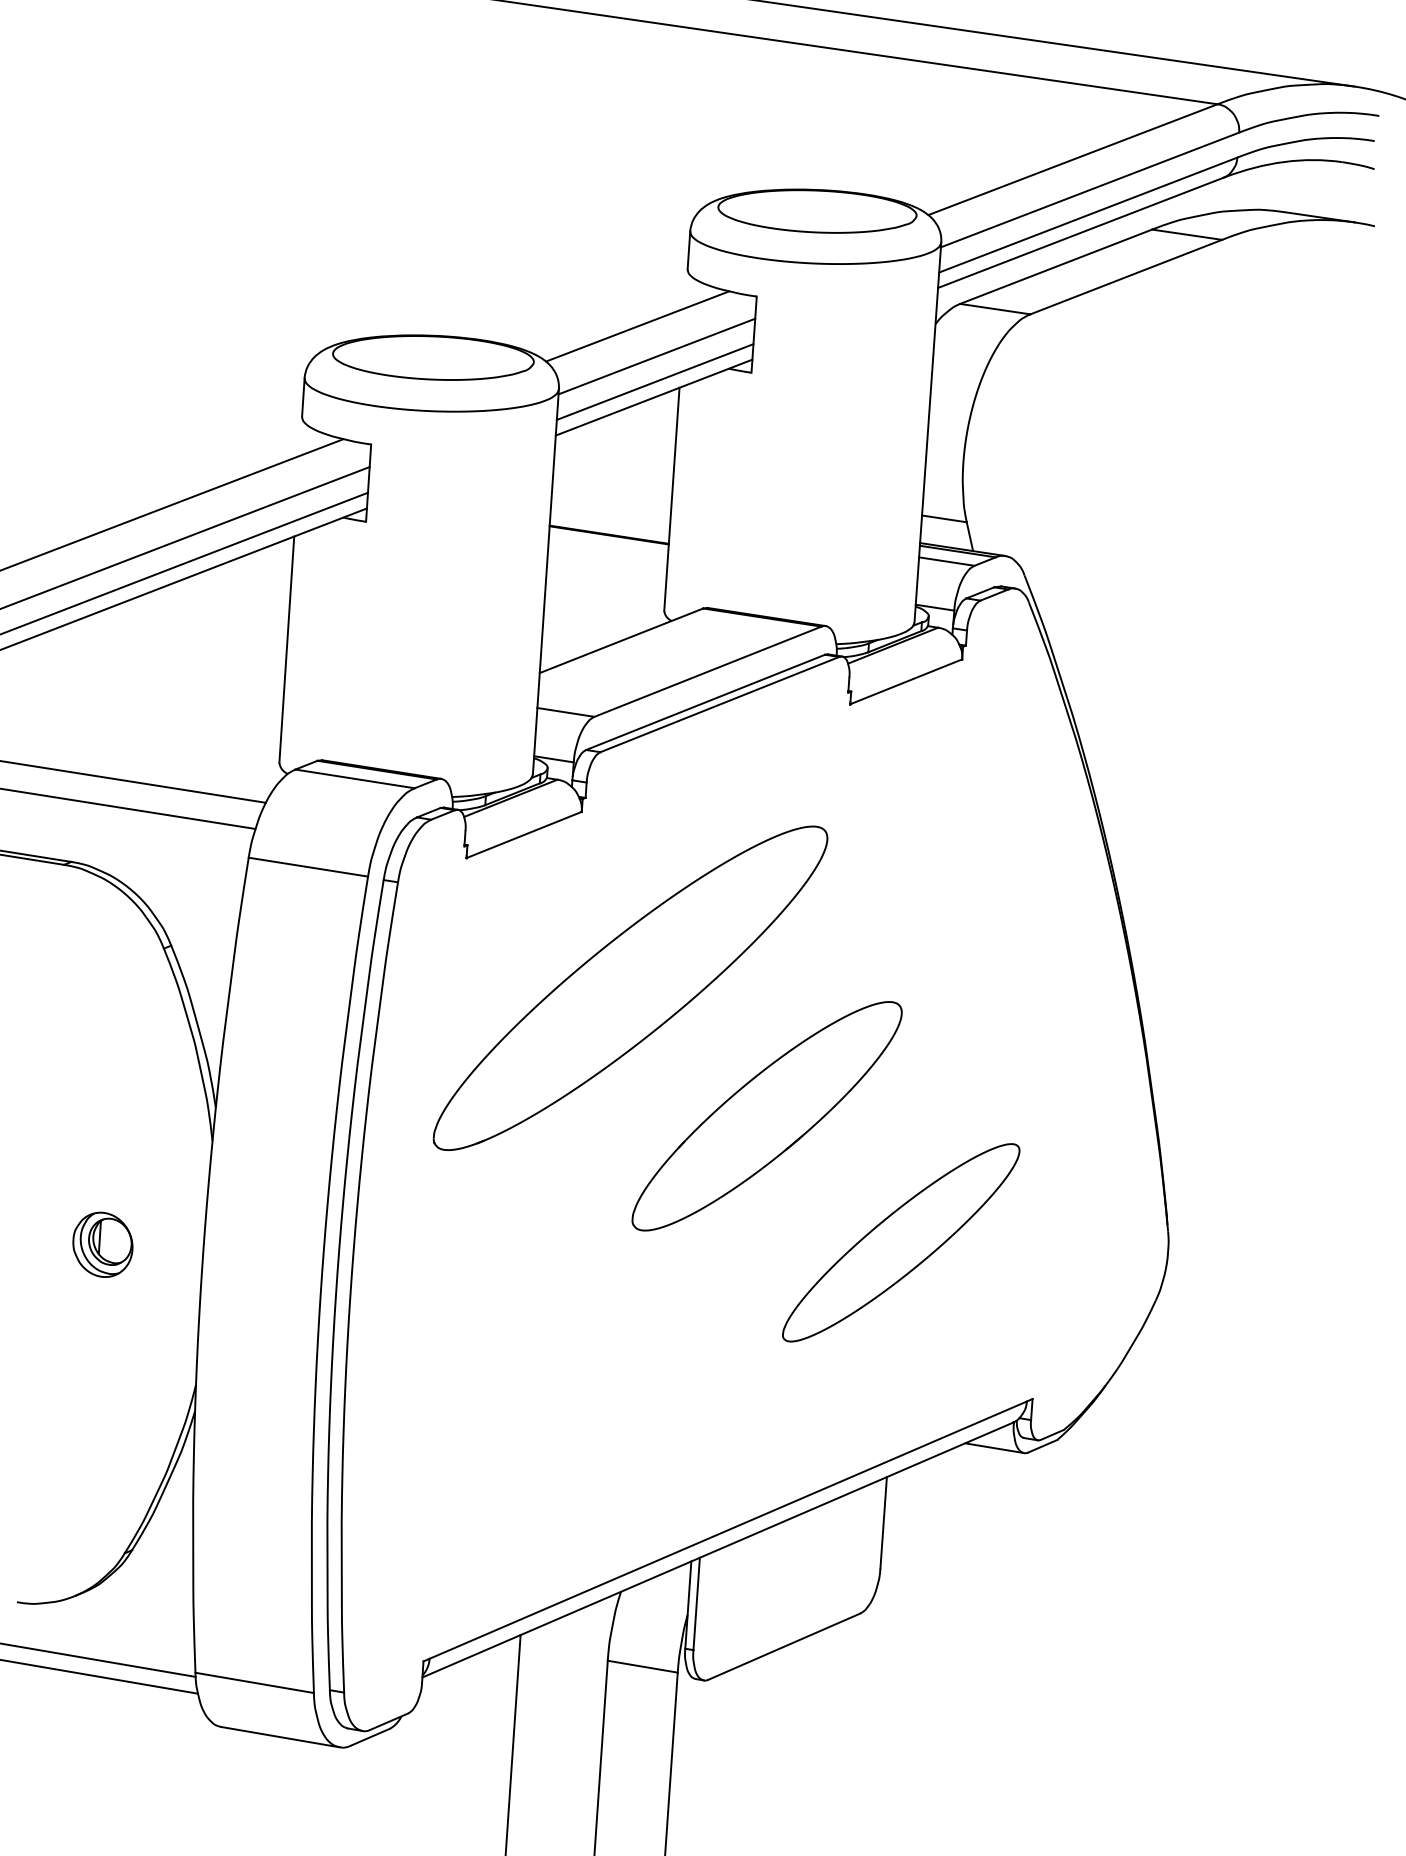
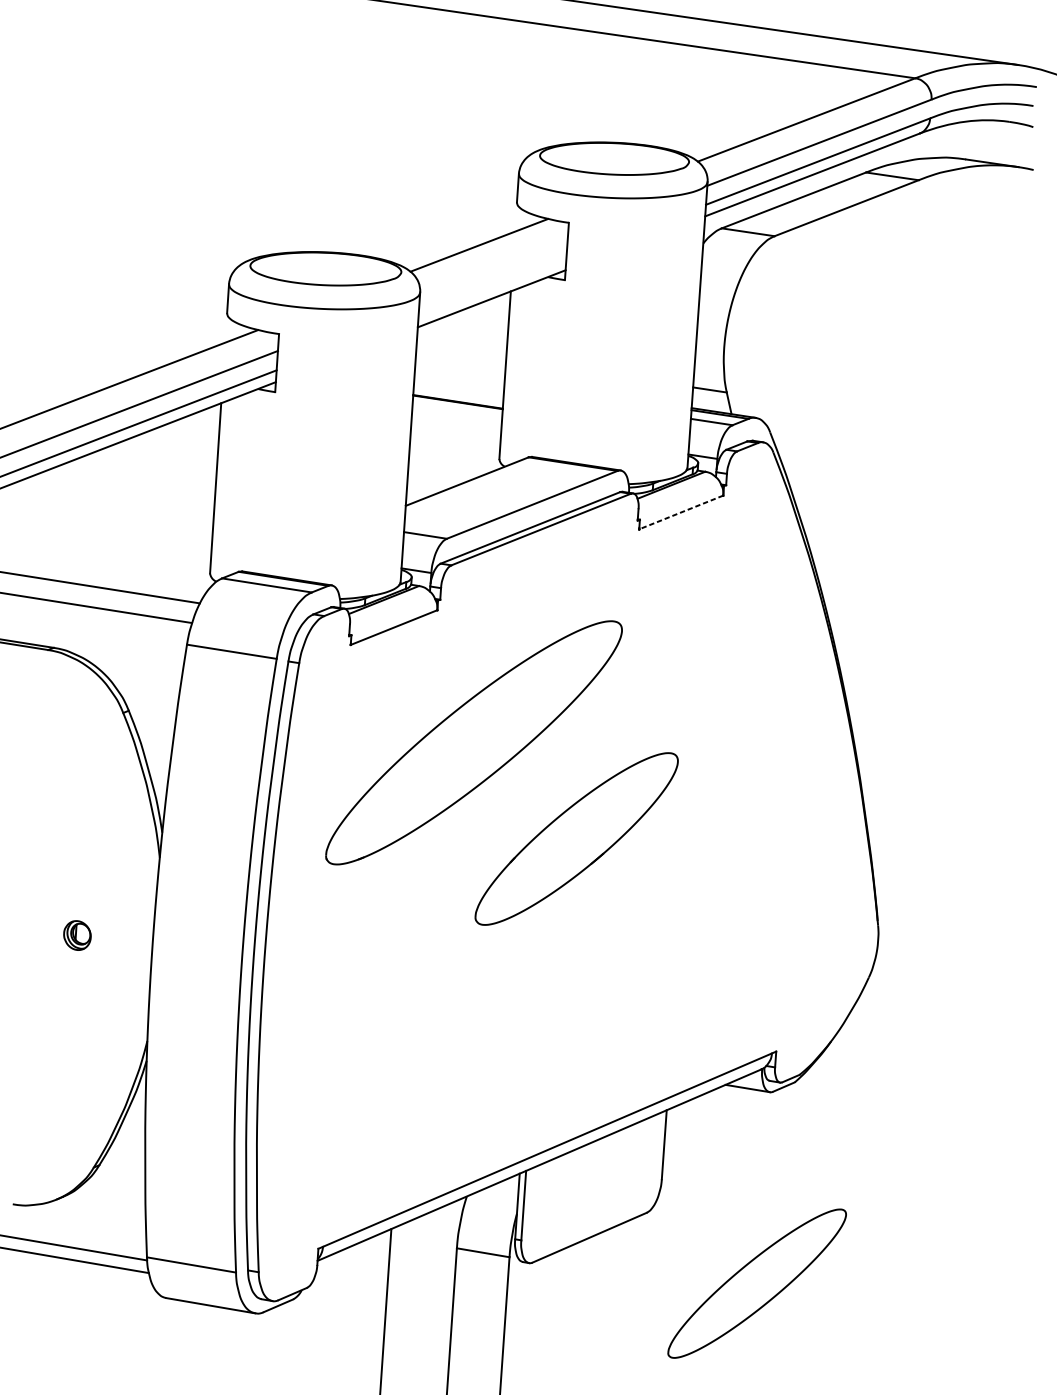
line: (656, 356) -> (493, 267), removed
line: (654, 381) -> (492, 286), removed
line: (905, 682) -> (680, 512), solid -> dashed
part: (901, 1242) -> (757, 1283), moved
part: (102, 1244) -> (77, 935), size x0.6

